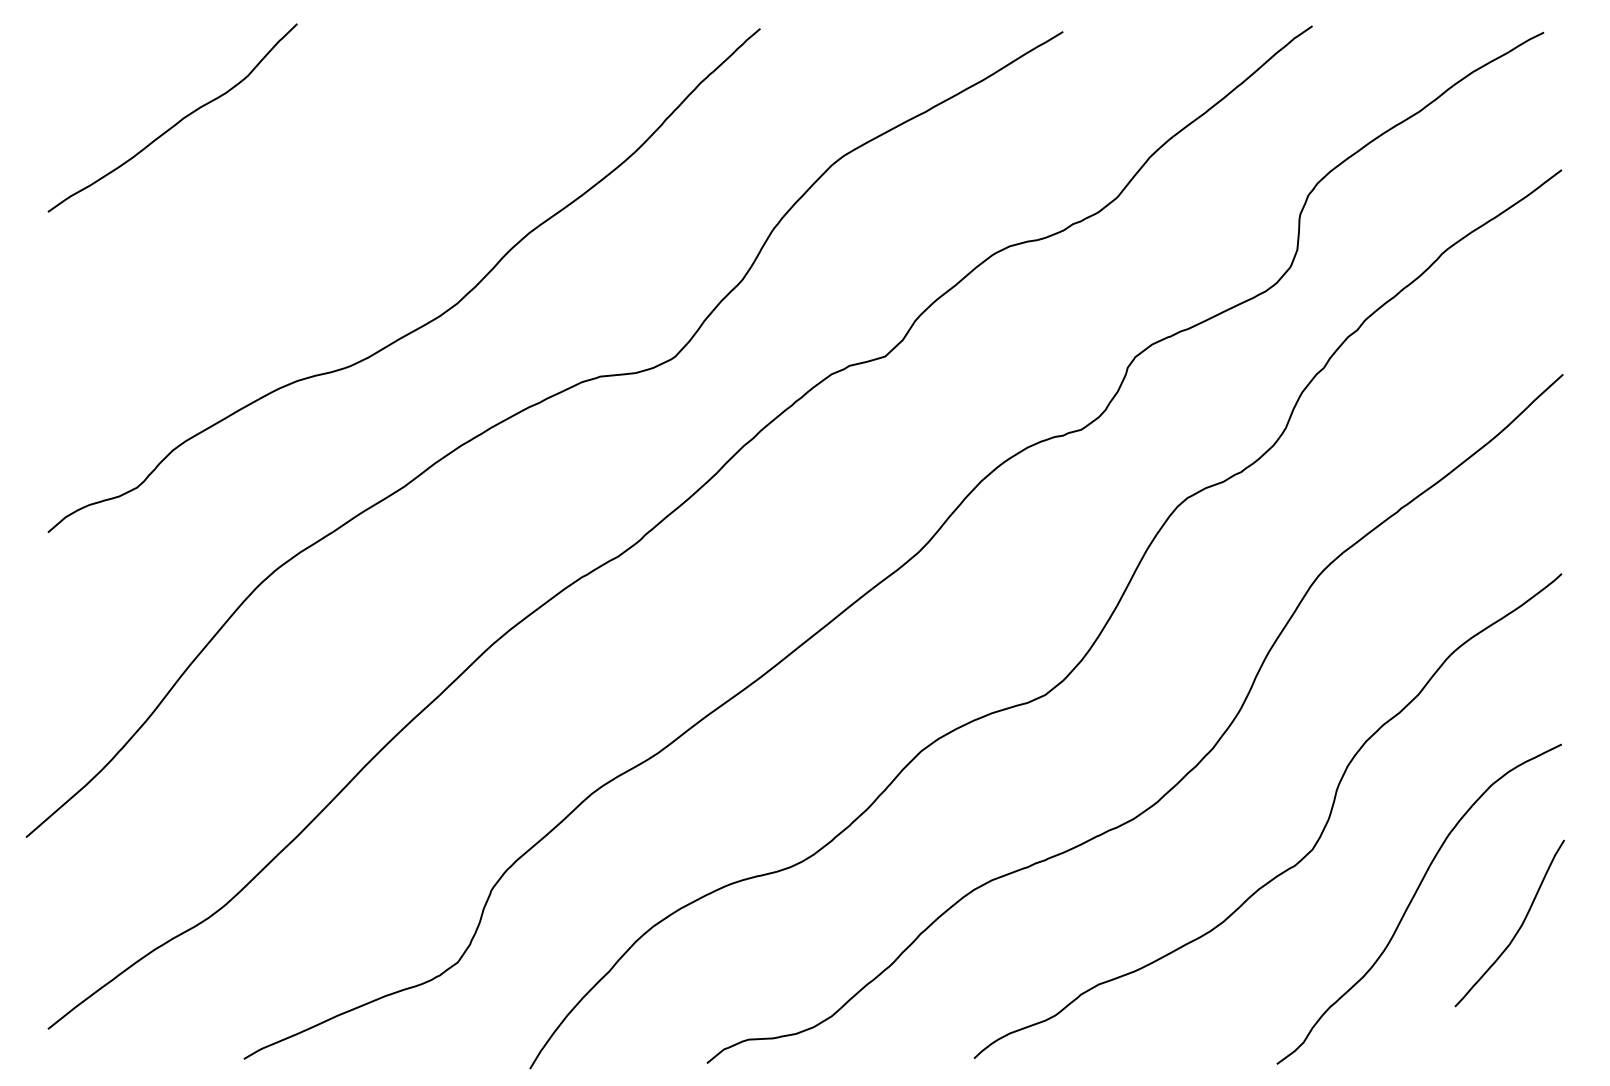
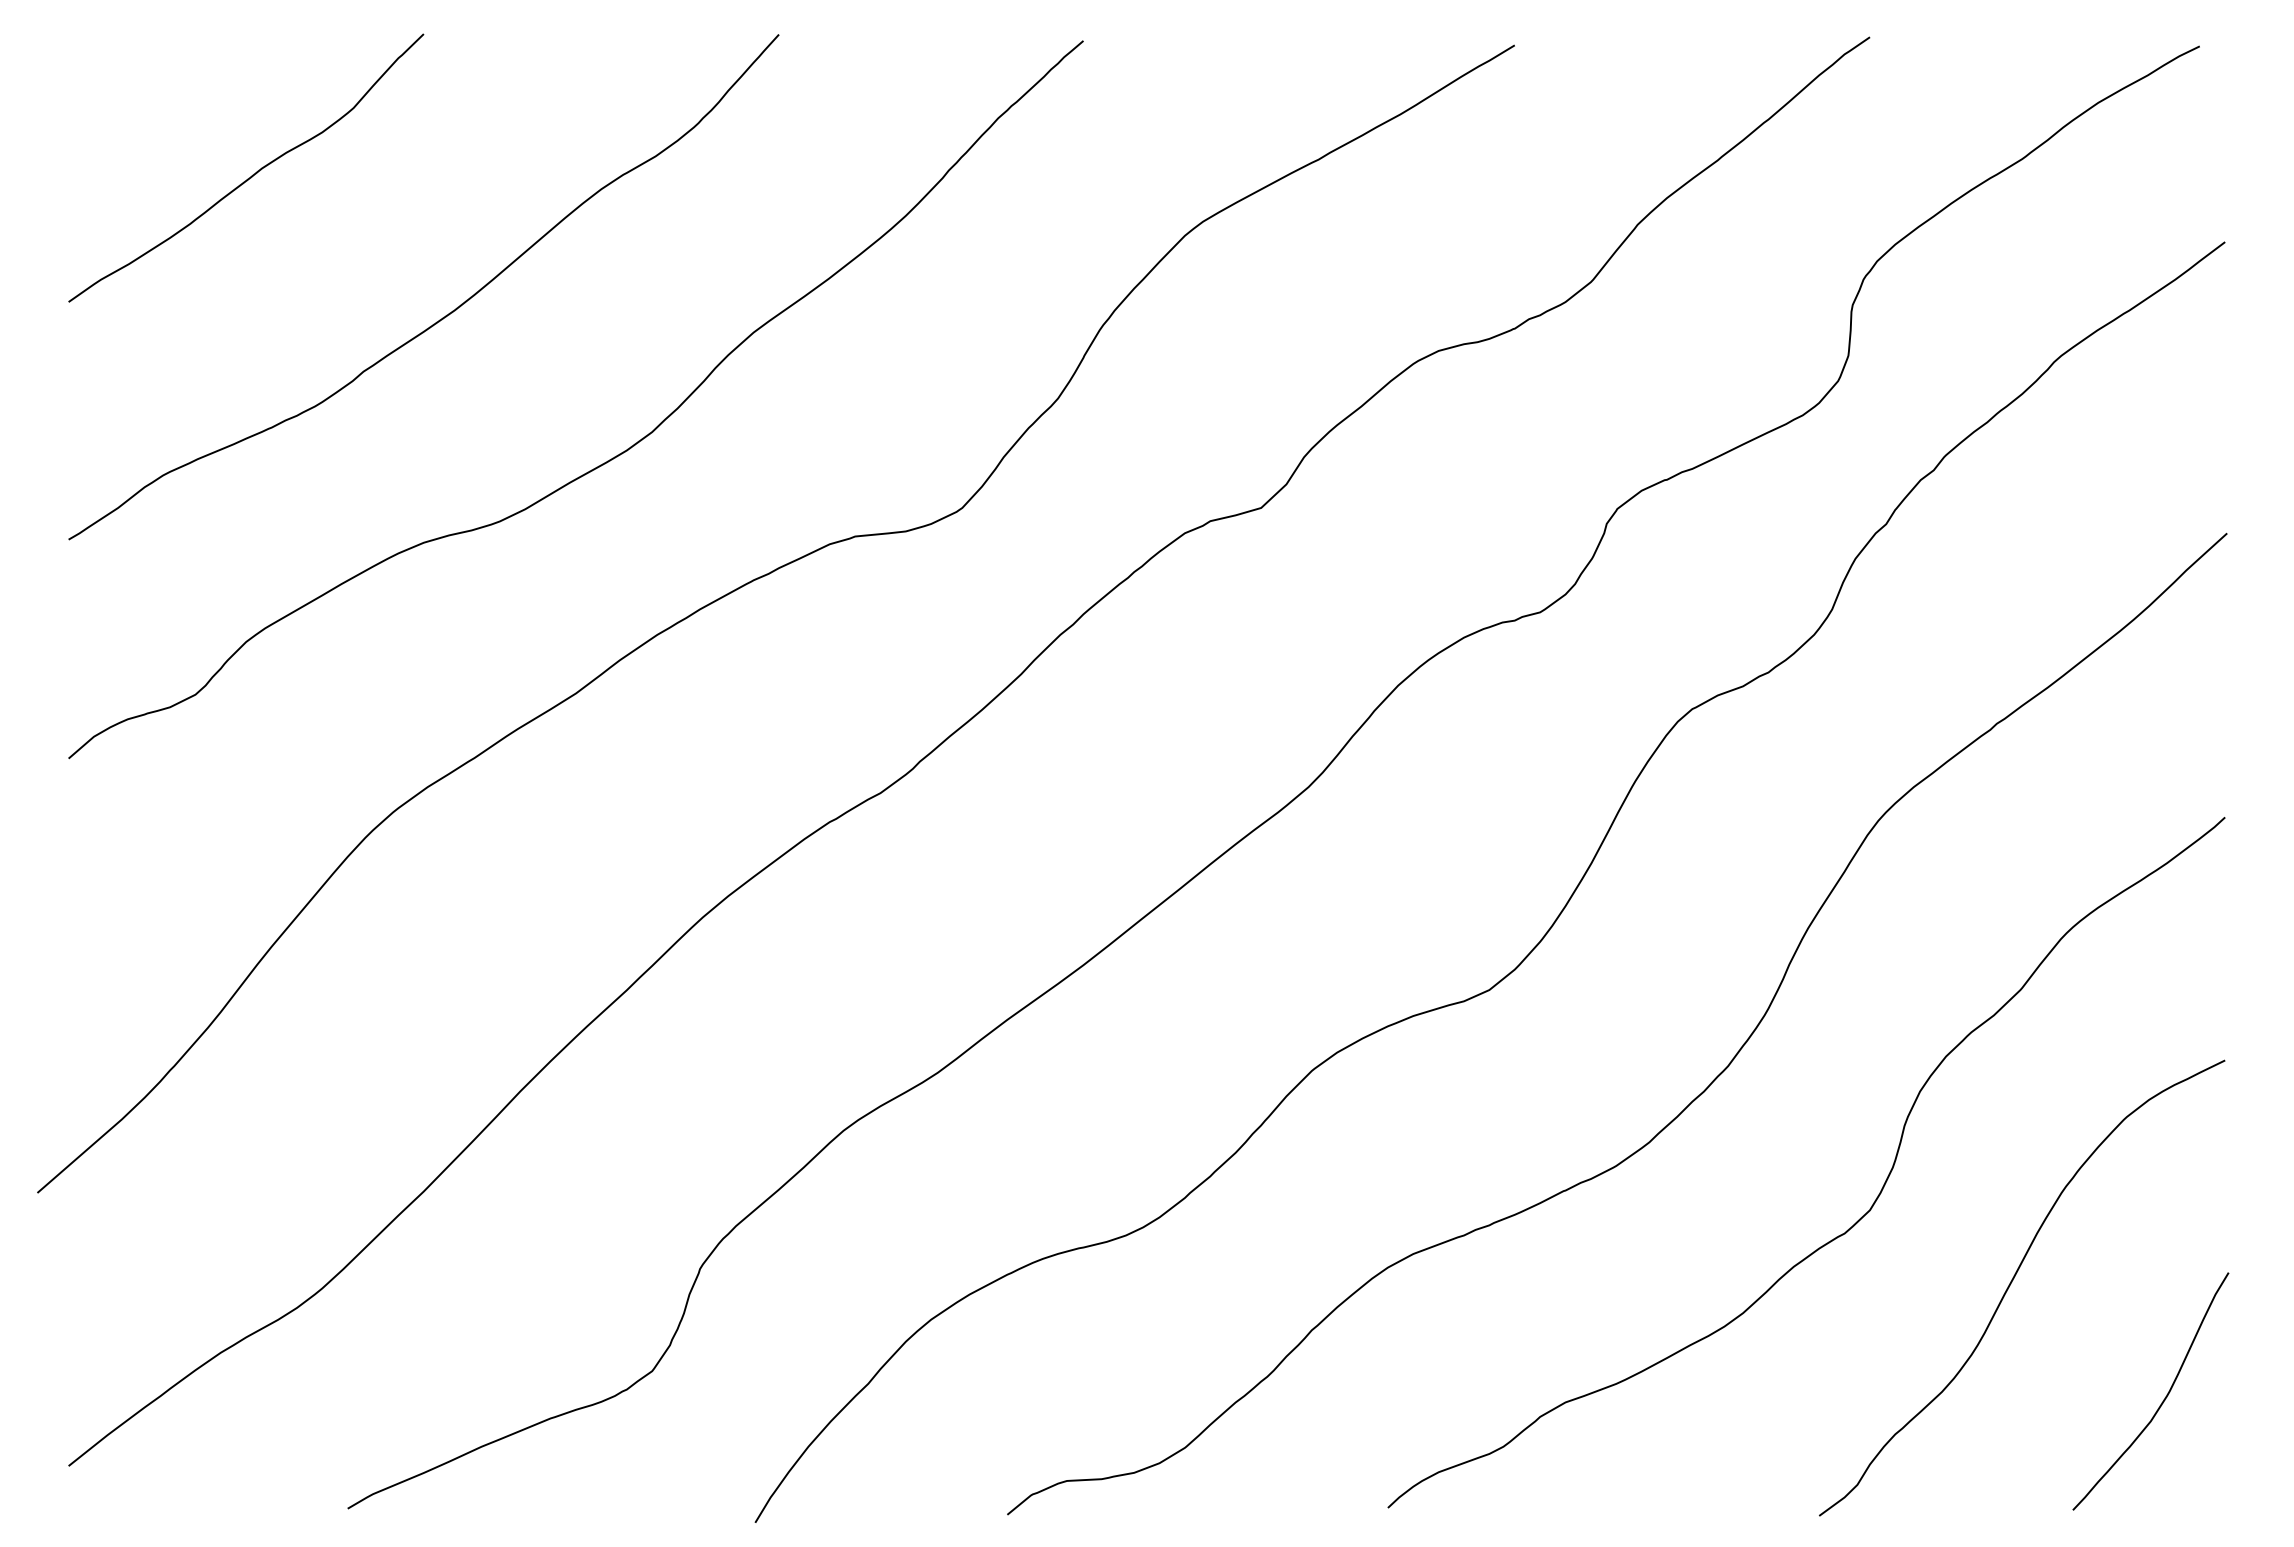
curve: (310, 222) -> (442, 317), added
curve: (1518, 929) -> (2163, 1399), moved

